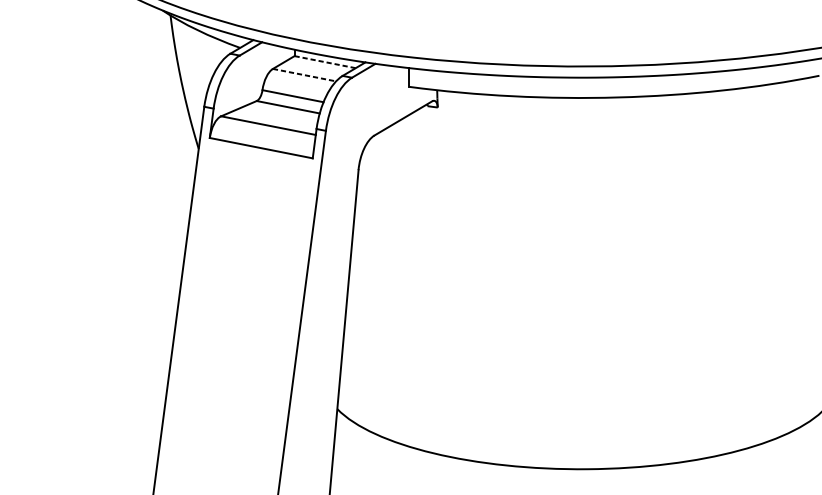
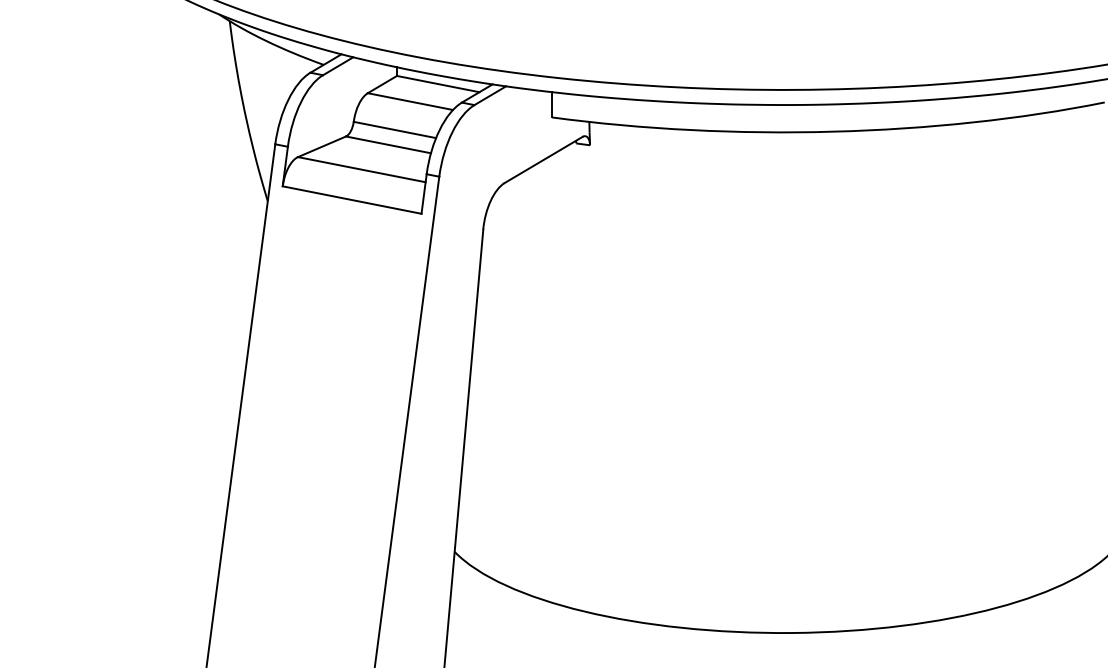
line: (325, 62) -> (438, 84), dashed -> solid
line: (304, 75) -> (410, 101), dashed -> solid

